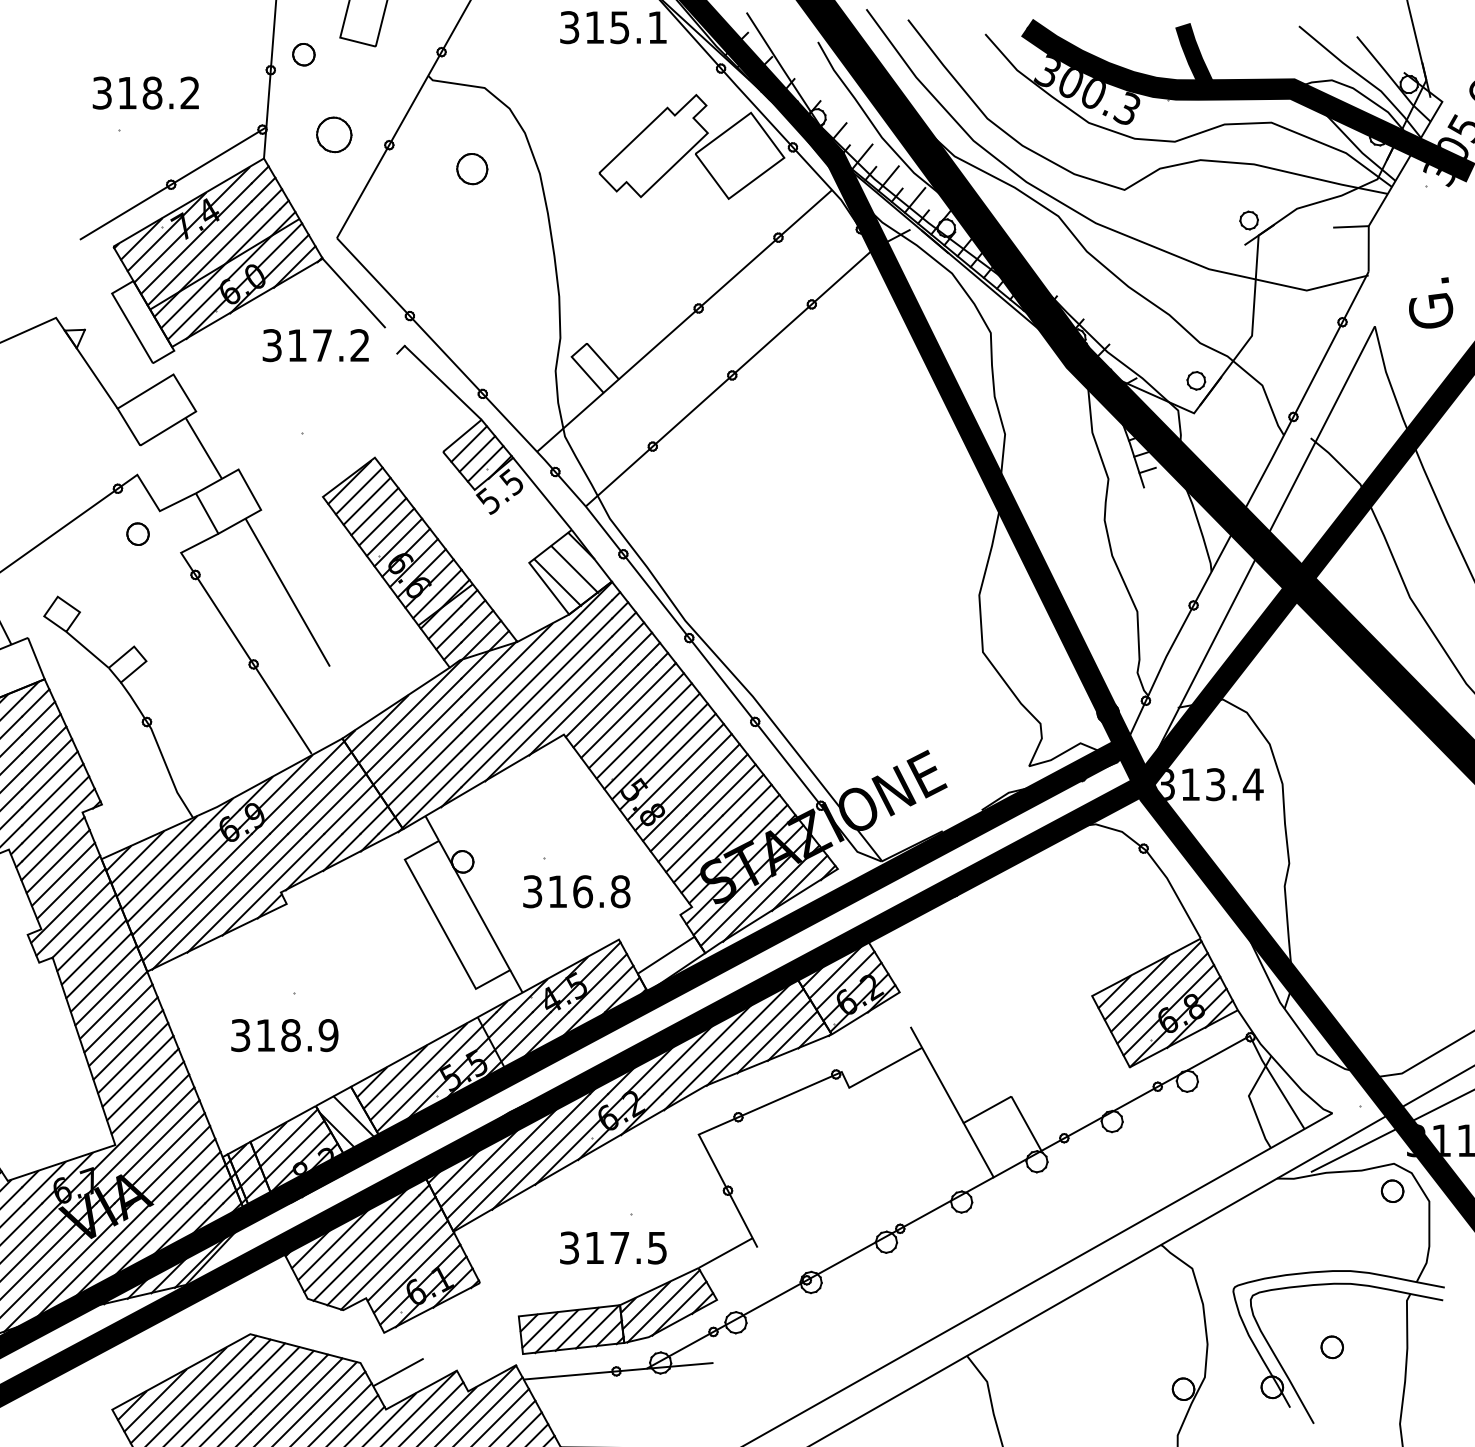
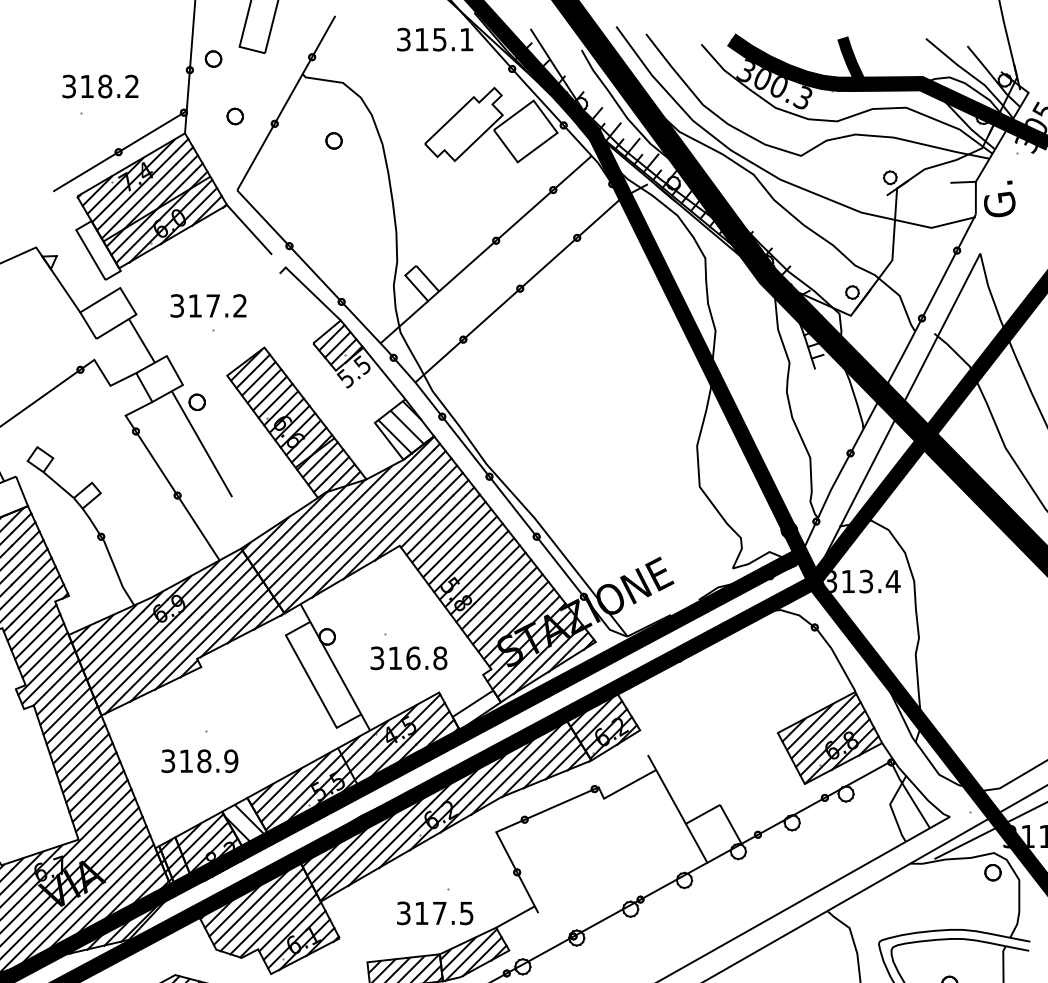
part: (333, 134) -> (234, 116), size x0.62
part: (471, 168) -> (333, 140), size x0.71
text: (1431, 302) -> (1000, 198), moved
text: (315, 345) -> (208, 305), moved
part: (137, 533) -> (196, 401), moved

